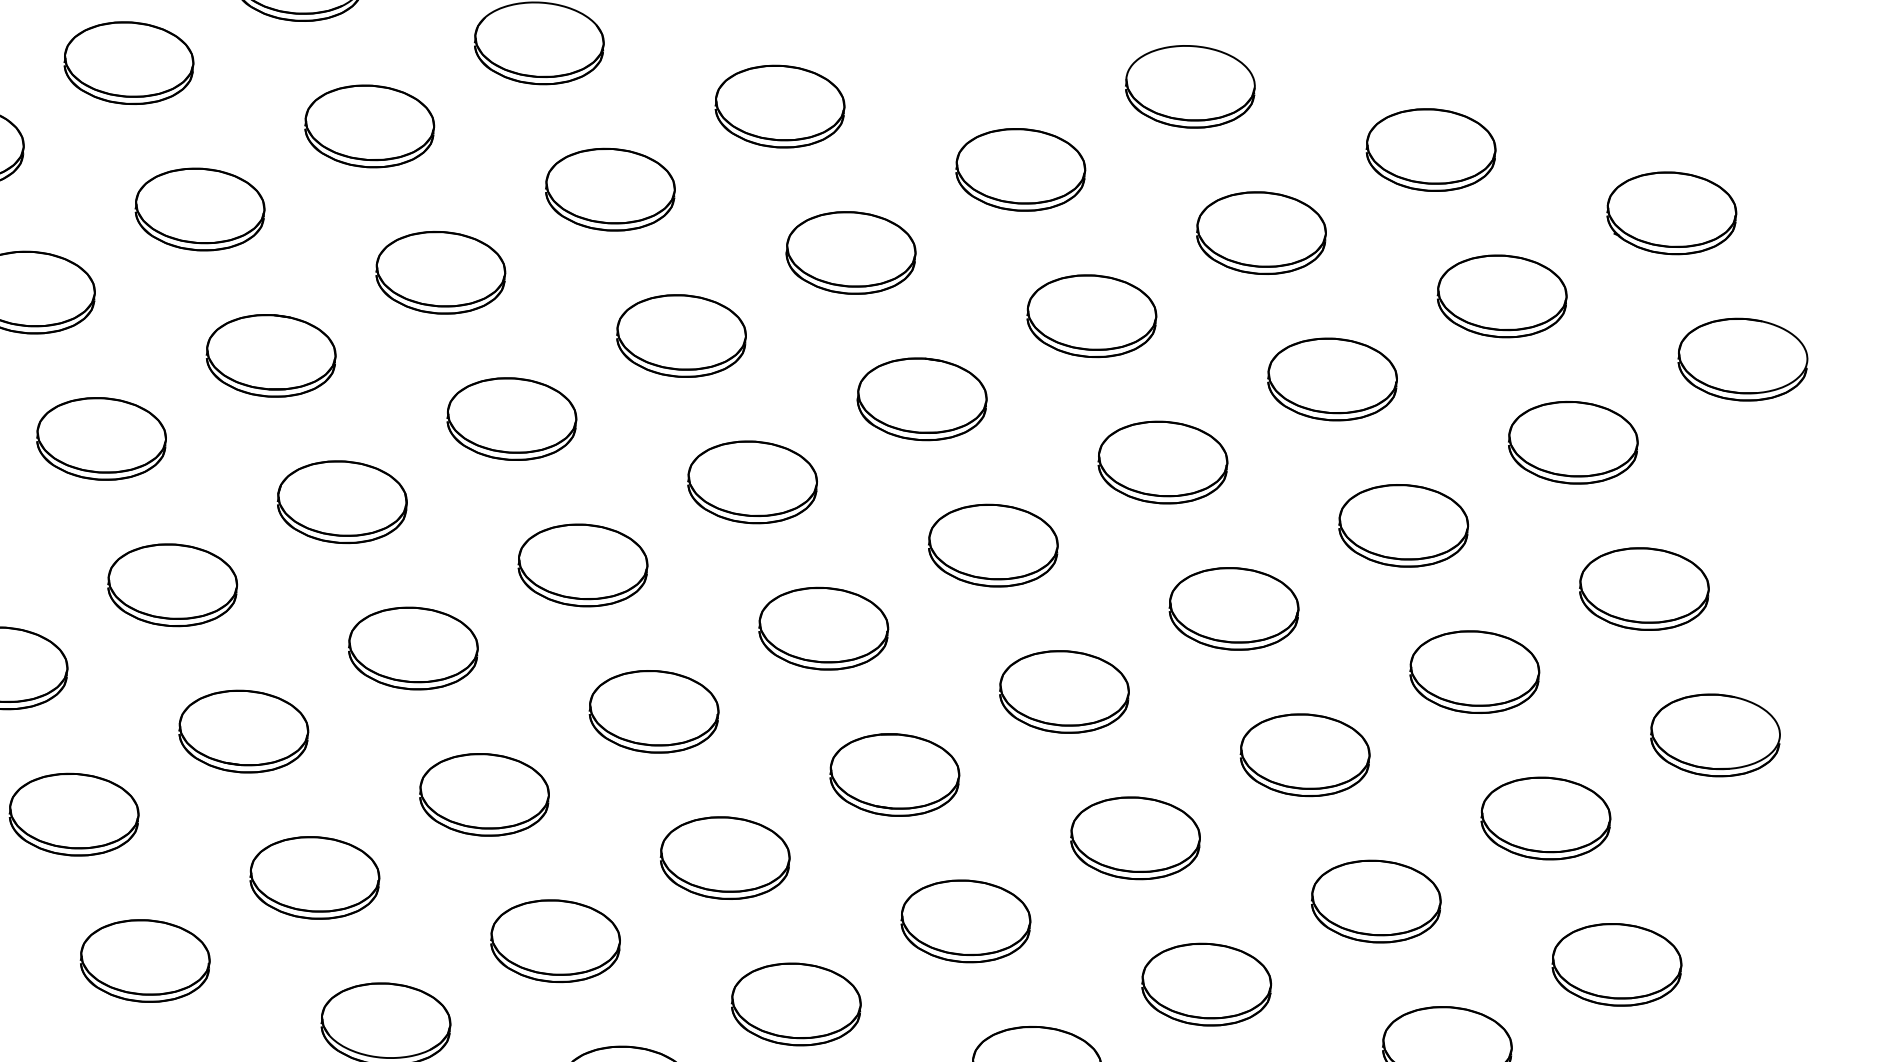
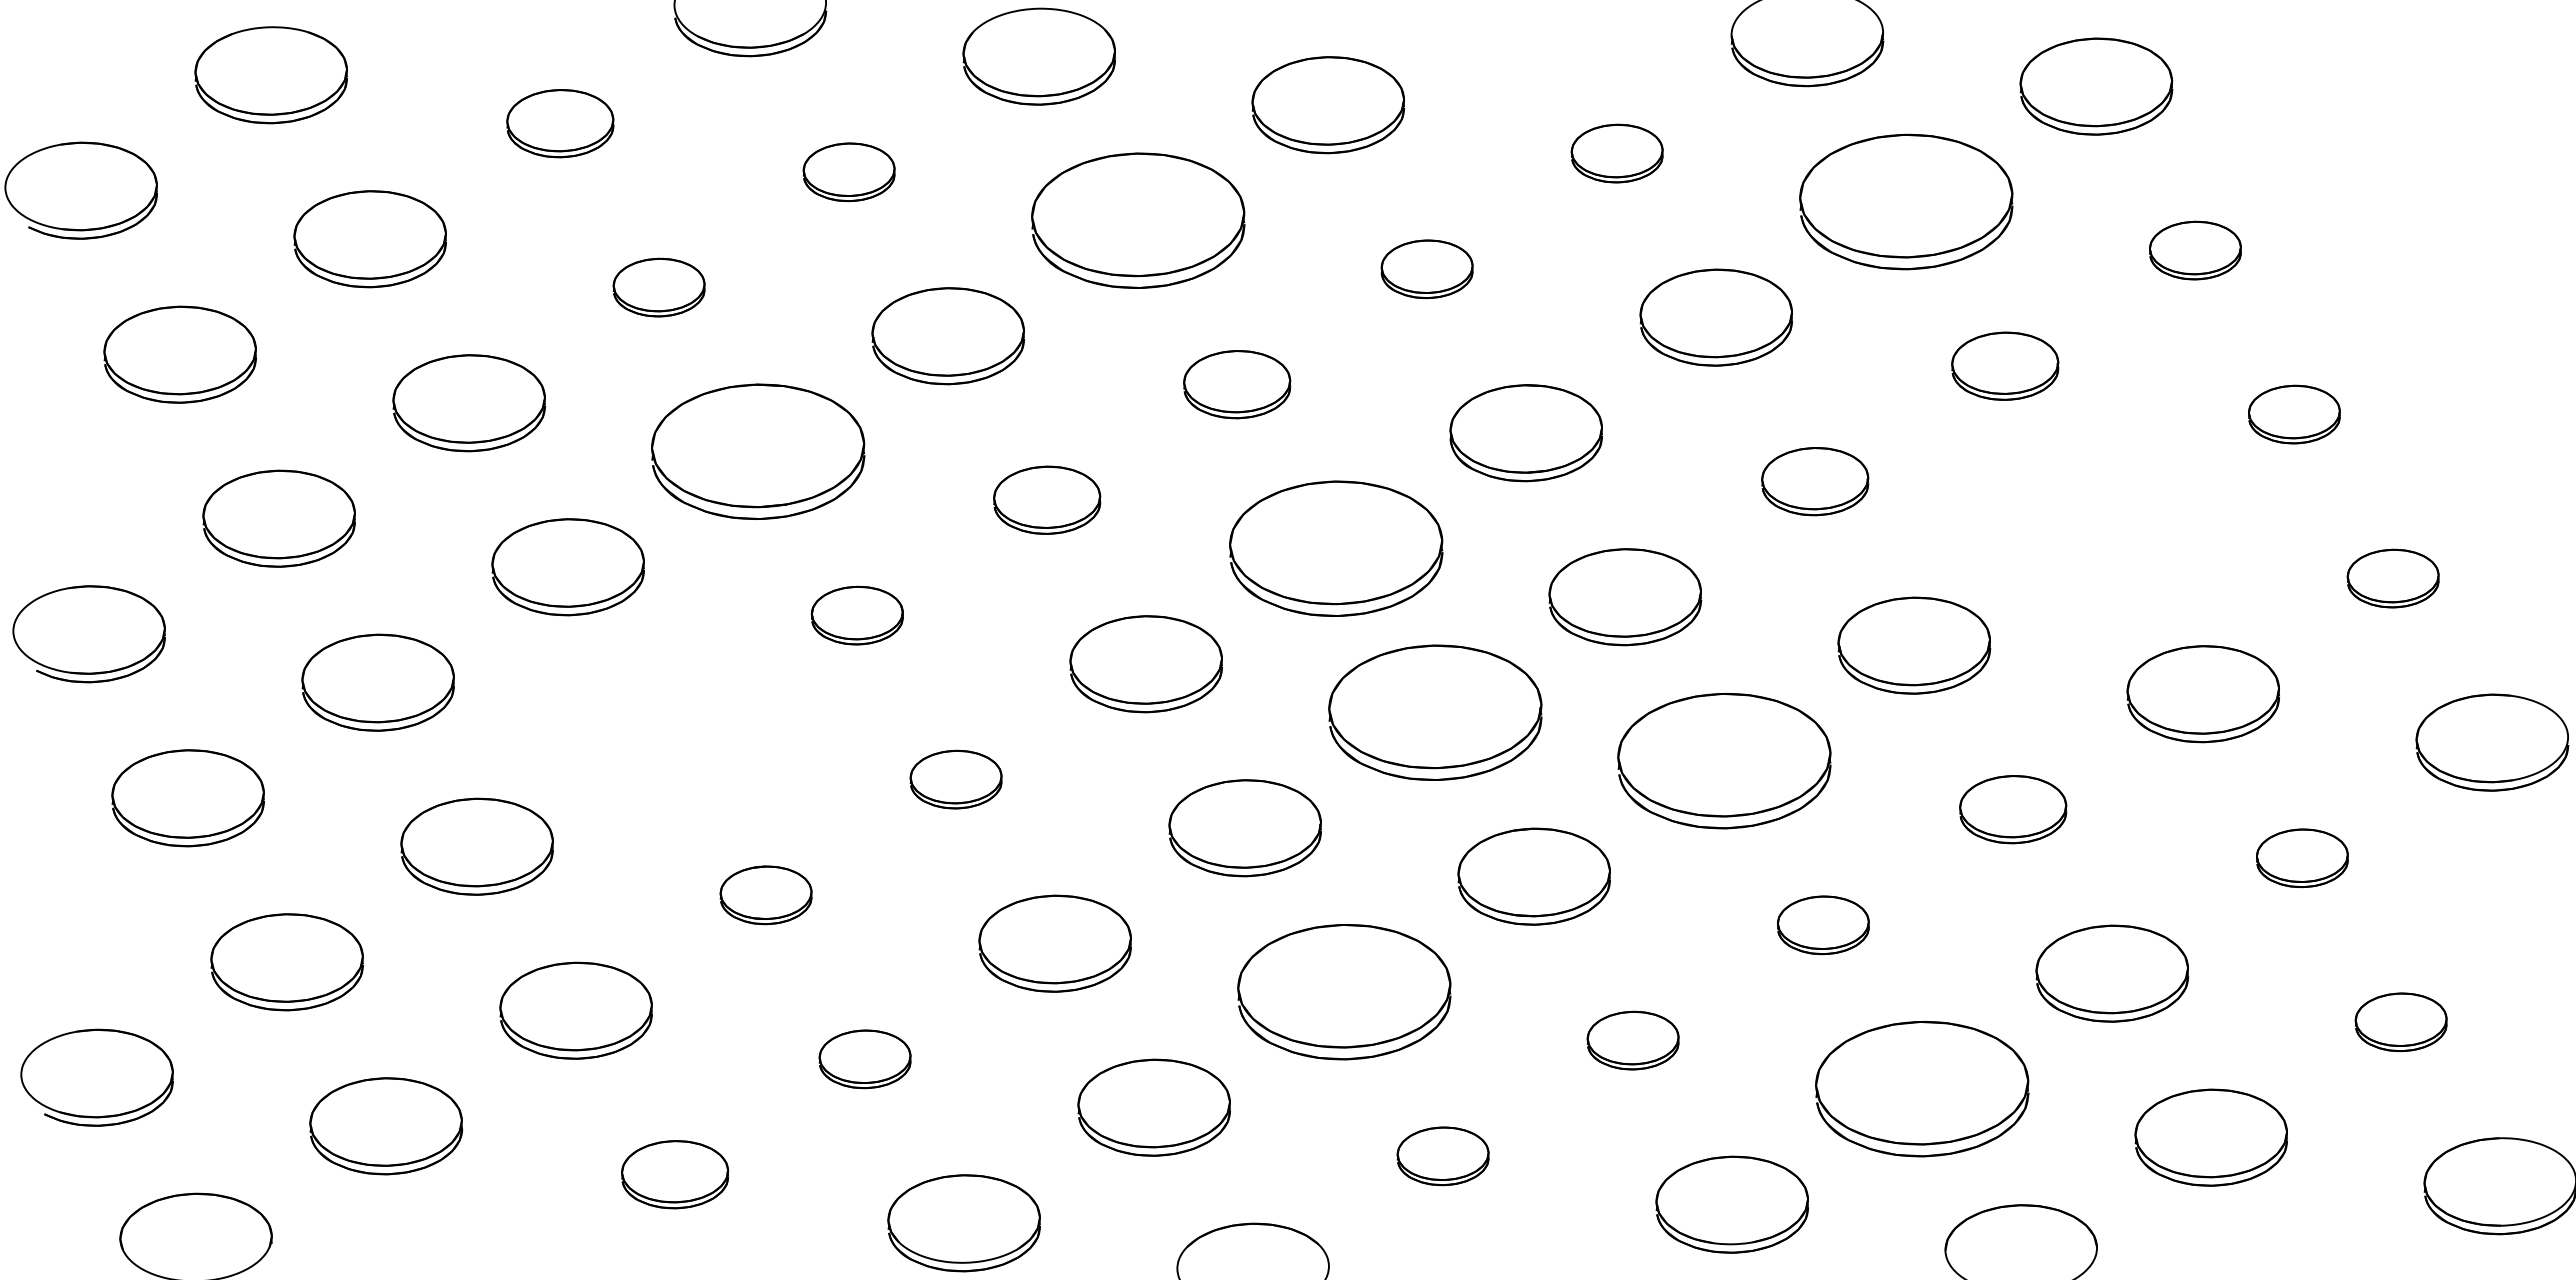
part: (129, 63) -> (560, 123), size x0.7
part: (368, 126) -> (848, 172), size x0.6
part: (1019, 169) -> (1616, 153), size x0.6
part: (610, 189) -> (1138, 220), size x1.4
part: (199, 209) -> (658, 287), size x0.6
part: (1671, 213) -> (2385, 135), removed
part: (1261, 233) -> (1906, 202), size x1.4
part: (850, 253) -> (1426, 269), size x0.6
part: (1502, 296) -> (2195, 250), size x0.6
part: (680, 335) -> (1236, 384), size x0.7
part: (271, 355) -> (758, 451), size x1.4
part: (1742, 359) -> (2484, 299), removed
part: (1331, 379) -> (2004, 366), size x0.7
part: (511, 419) -> (1046, 500), size x0.7
part: (1573, 442) -> (2294, 414), size x0.6
part: (1162, 462) -> (1814, 481), size x0.7
part: (752, 482) -> (1336, 548), size x1.4
part: (342, 502) -> (857, 615), size x0.6
part: (1402, 526) -> (2103, 530), removed
part: (171, 585) -> (666, 731), removed
part: (1643, 588) -> (2392, 578), size x0.6
part: (823, 628) -> (1434, 712), size x1.4
part: (412, 648) -> (955, 779), size x0.6
part: (1063, 692) -> (1723, 761), size x1.4
part: (243, 731) -> (765, 895), size x0.6
part: (1304, 755) -> (2012, 809), size x0.7
part: (1545, 818) -> (2302, 858), size x0.6
part: (1135, 838) -> (1823, 925), size x0.6
part: (724, 858) -> (1343, 992), size x1.4
part: (314, 878) -> (864, 1059), size x0.6
part: (965, 921) -> (1632, 1040), size x0.6
part: (144, 960) -> (674, 1174), size x0.7
part: (1616, 965) -> (2400, 1022), size x0.6
part: (1206, 984) -> (1922, 1089), size x1.4
part: (795, 1004) -> (1442, 1156), size x0.6

